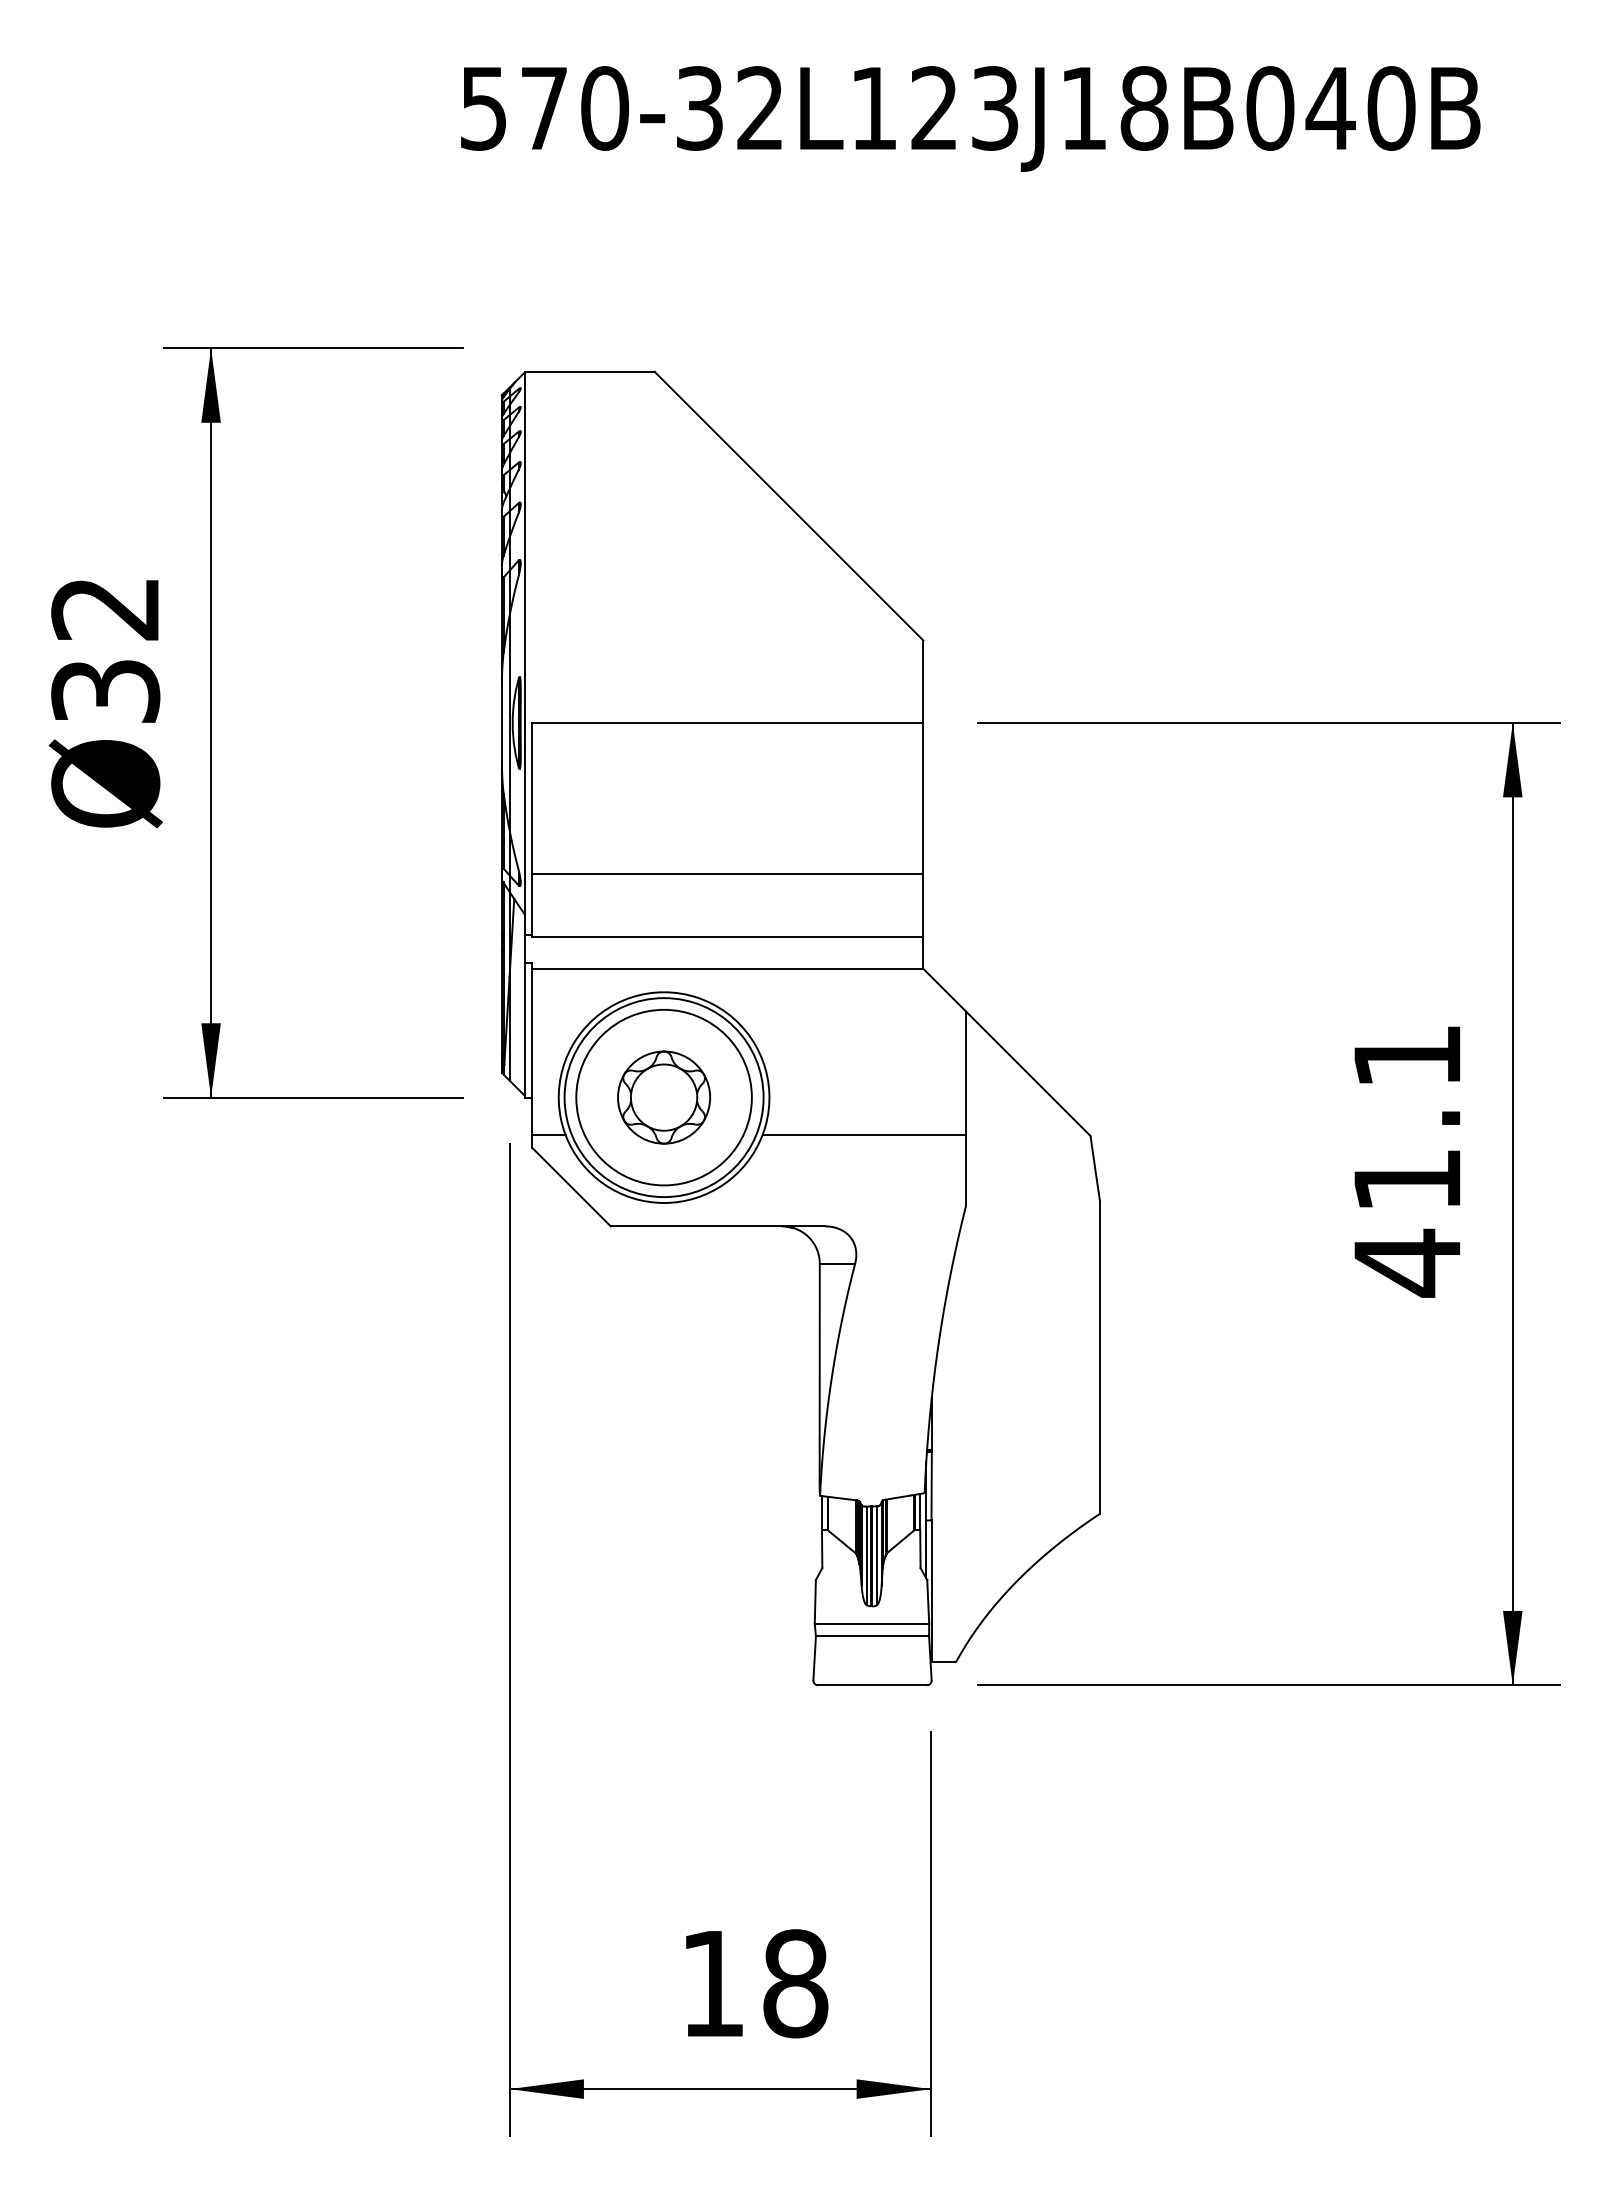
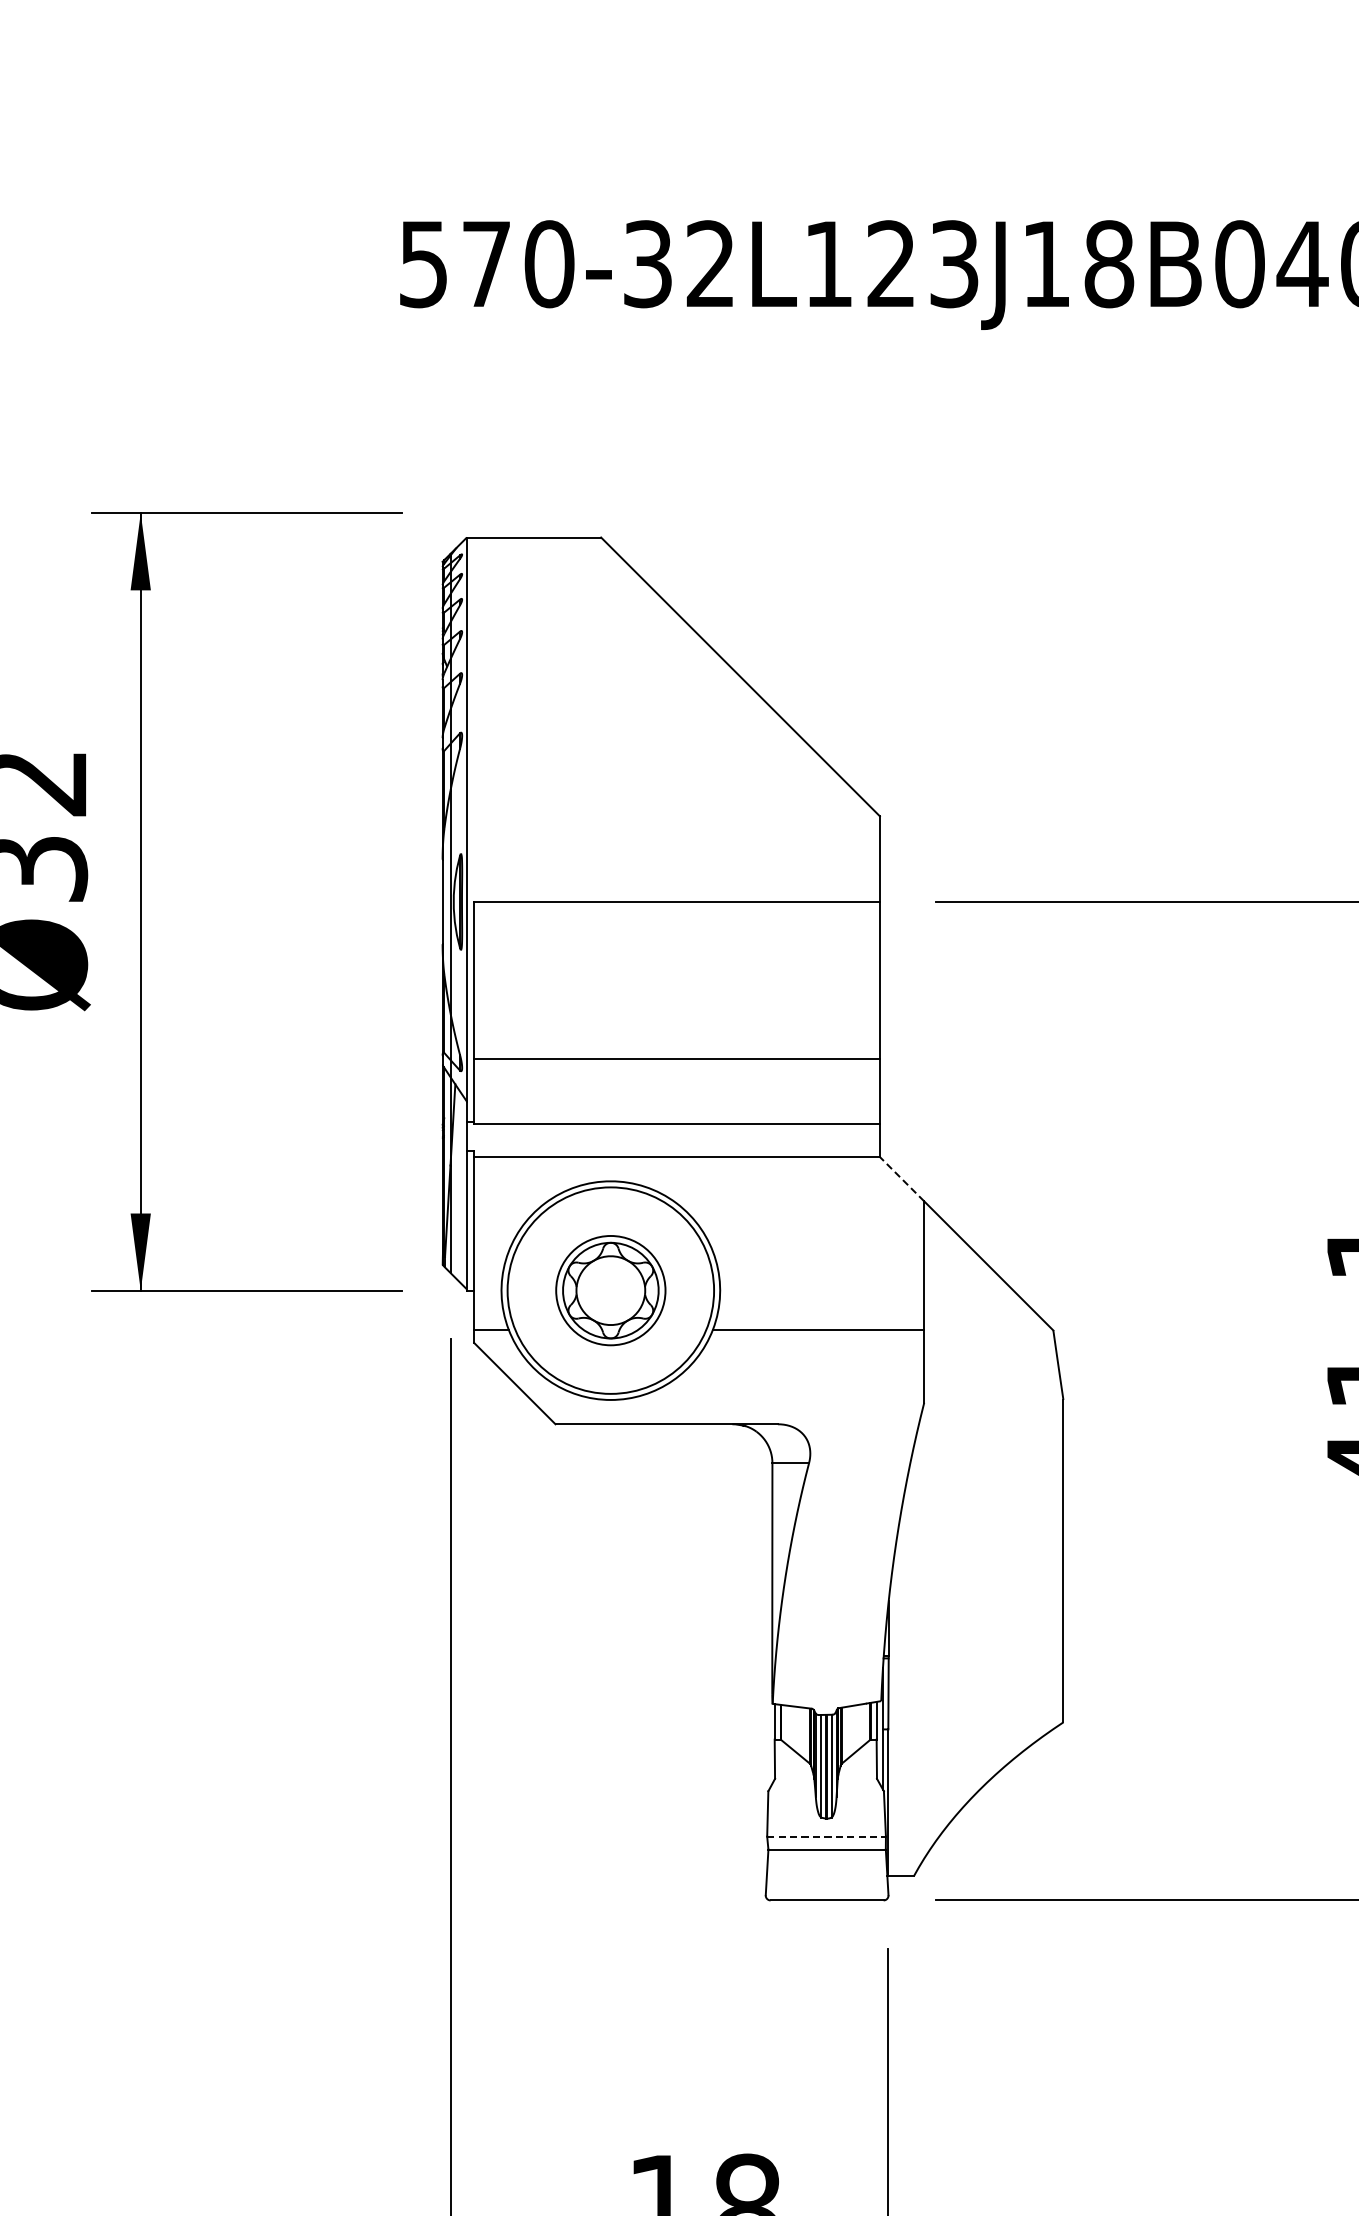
line: (944, 989) -> (901, 1178), solid -> dashed
circle: (663, 1097) -> (610, 1290), size x0.6
line: (872, 1623) -> (827, 1836), solid -> dashed

